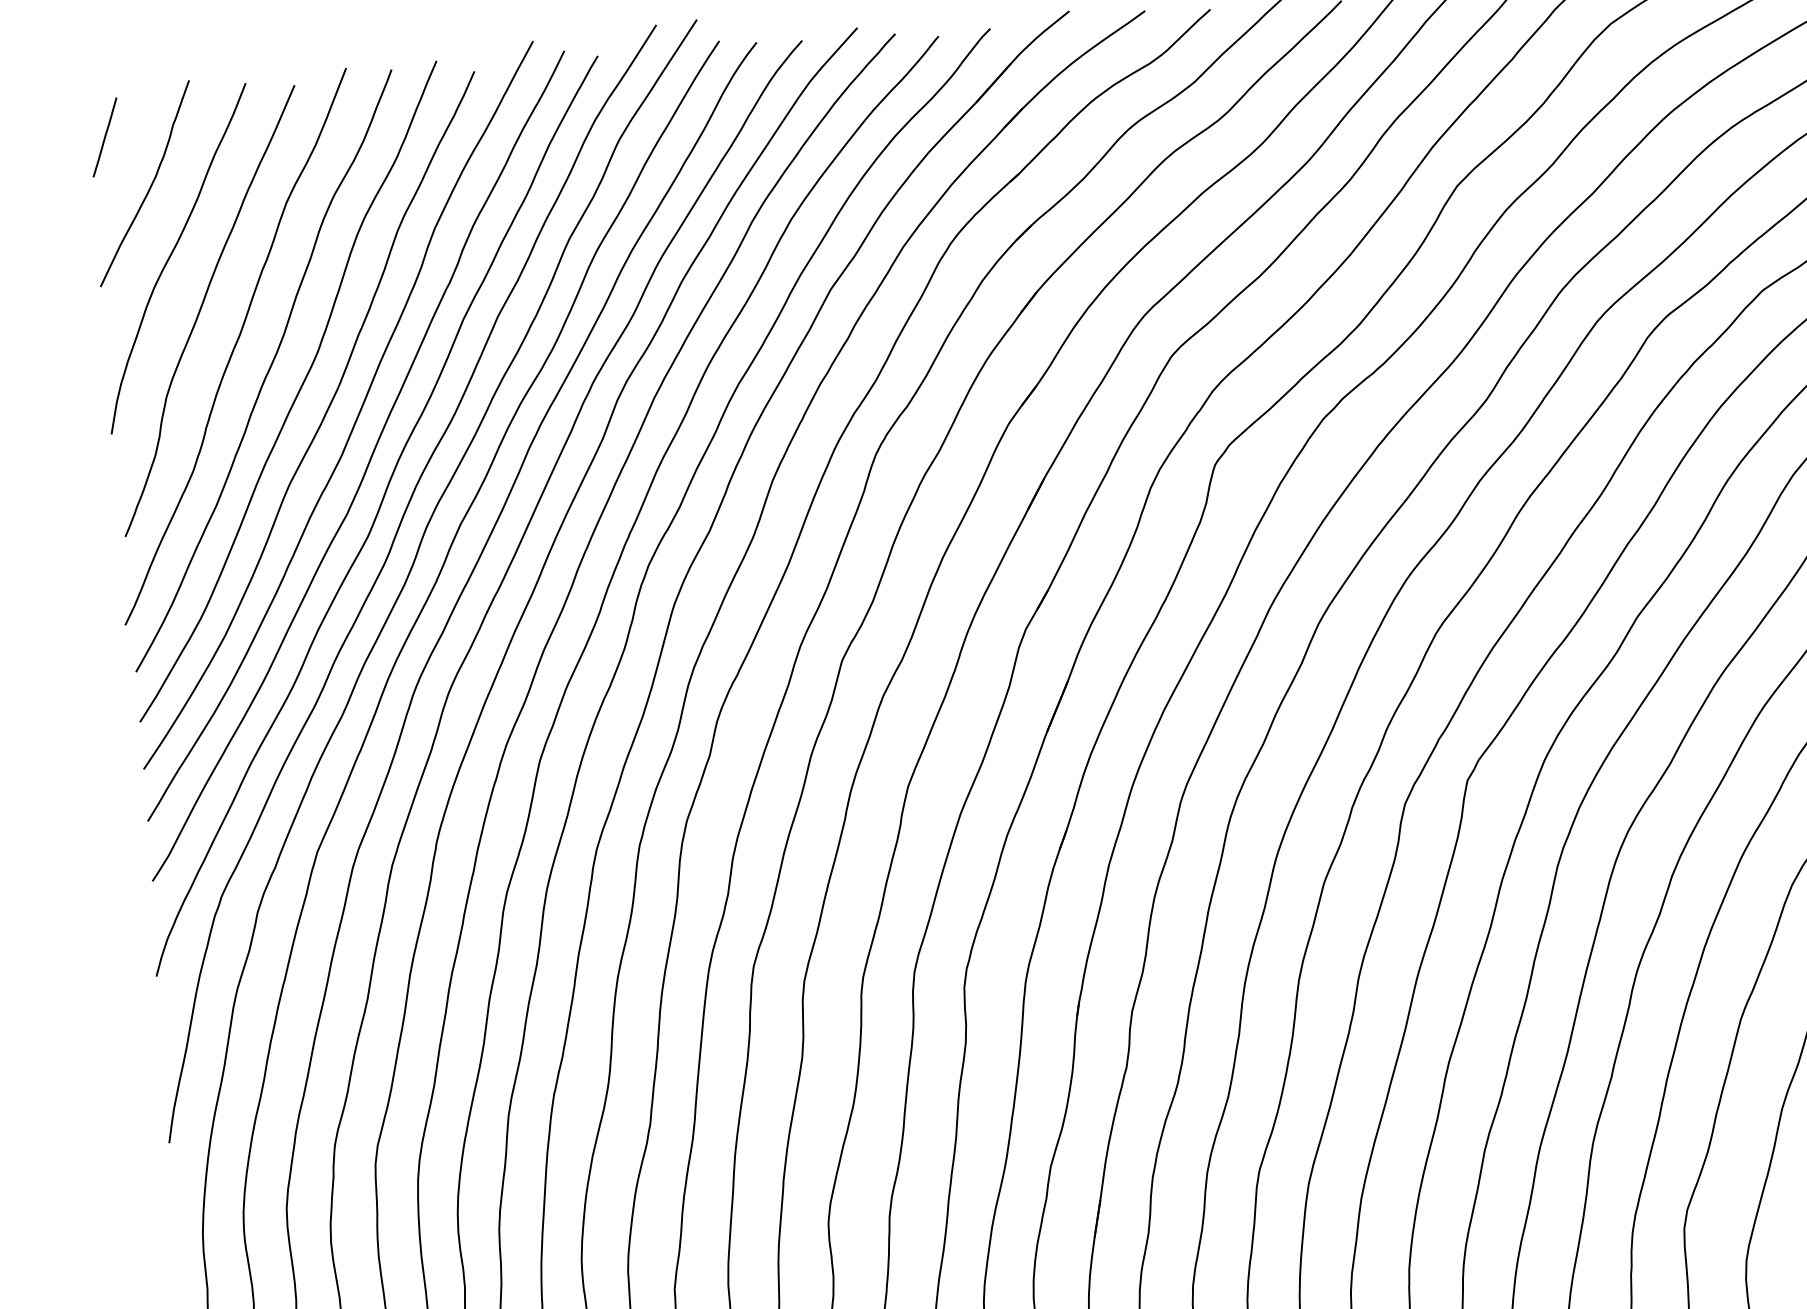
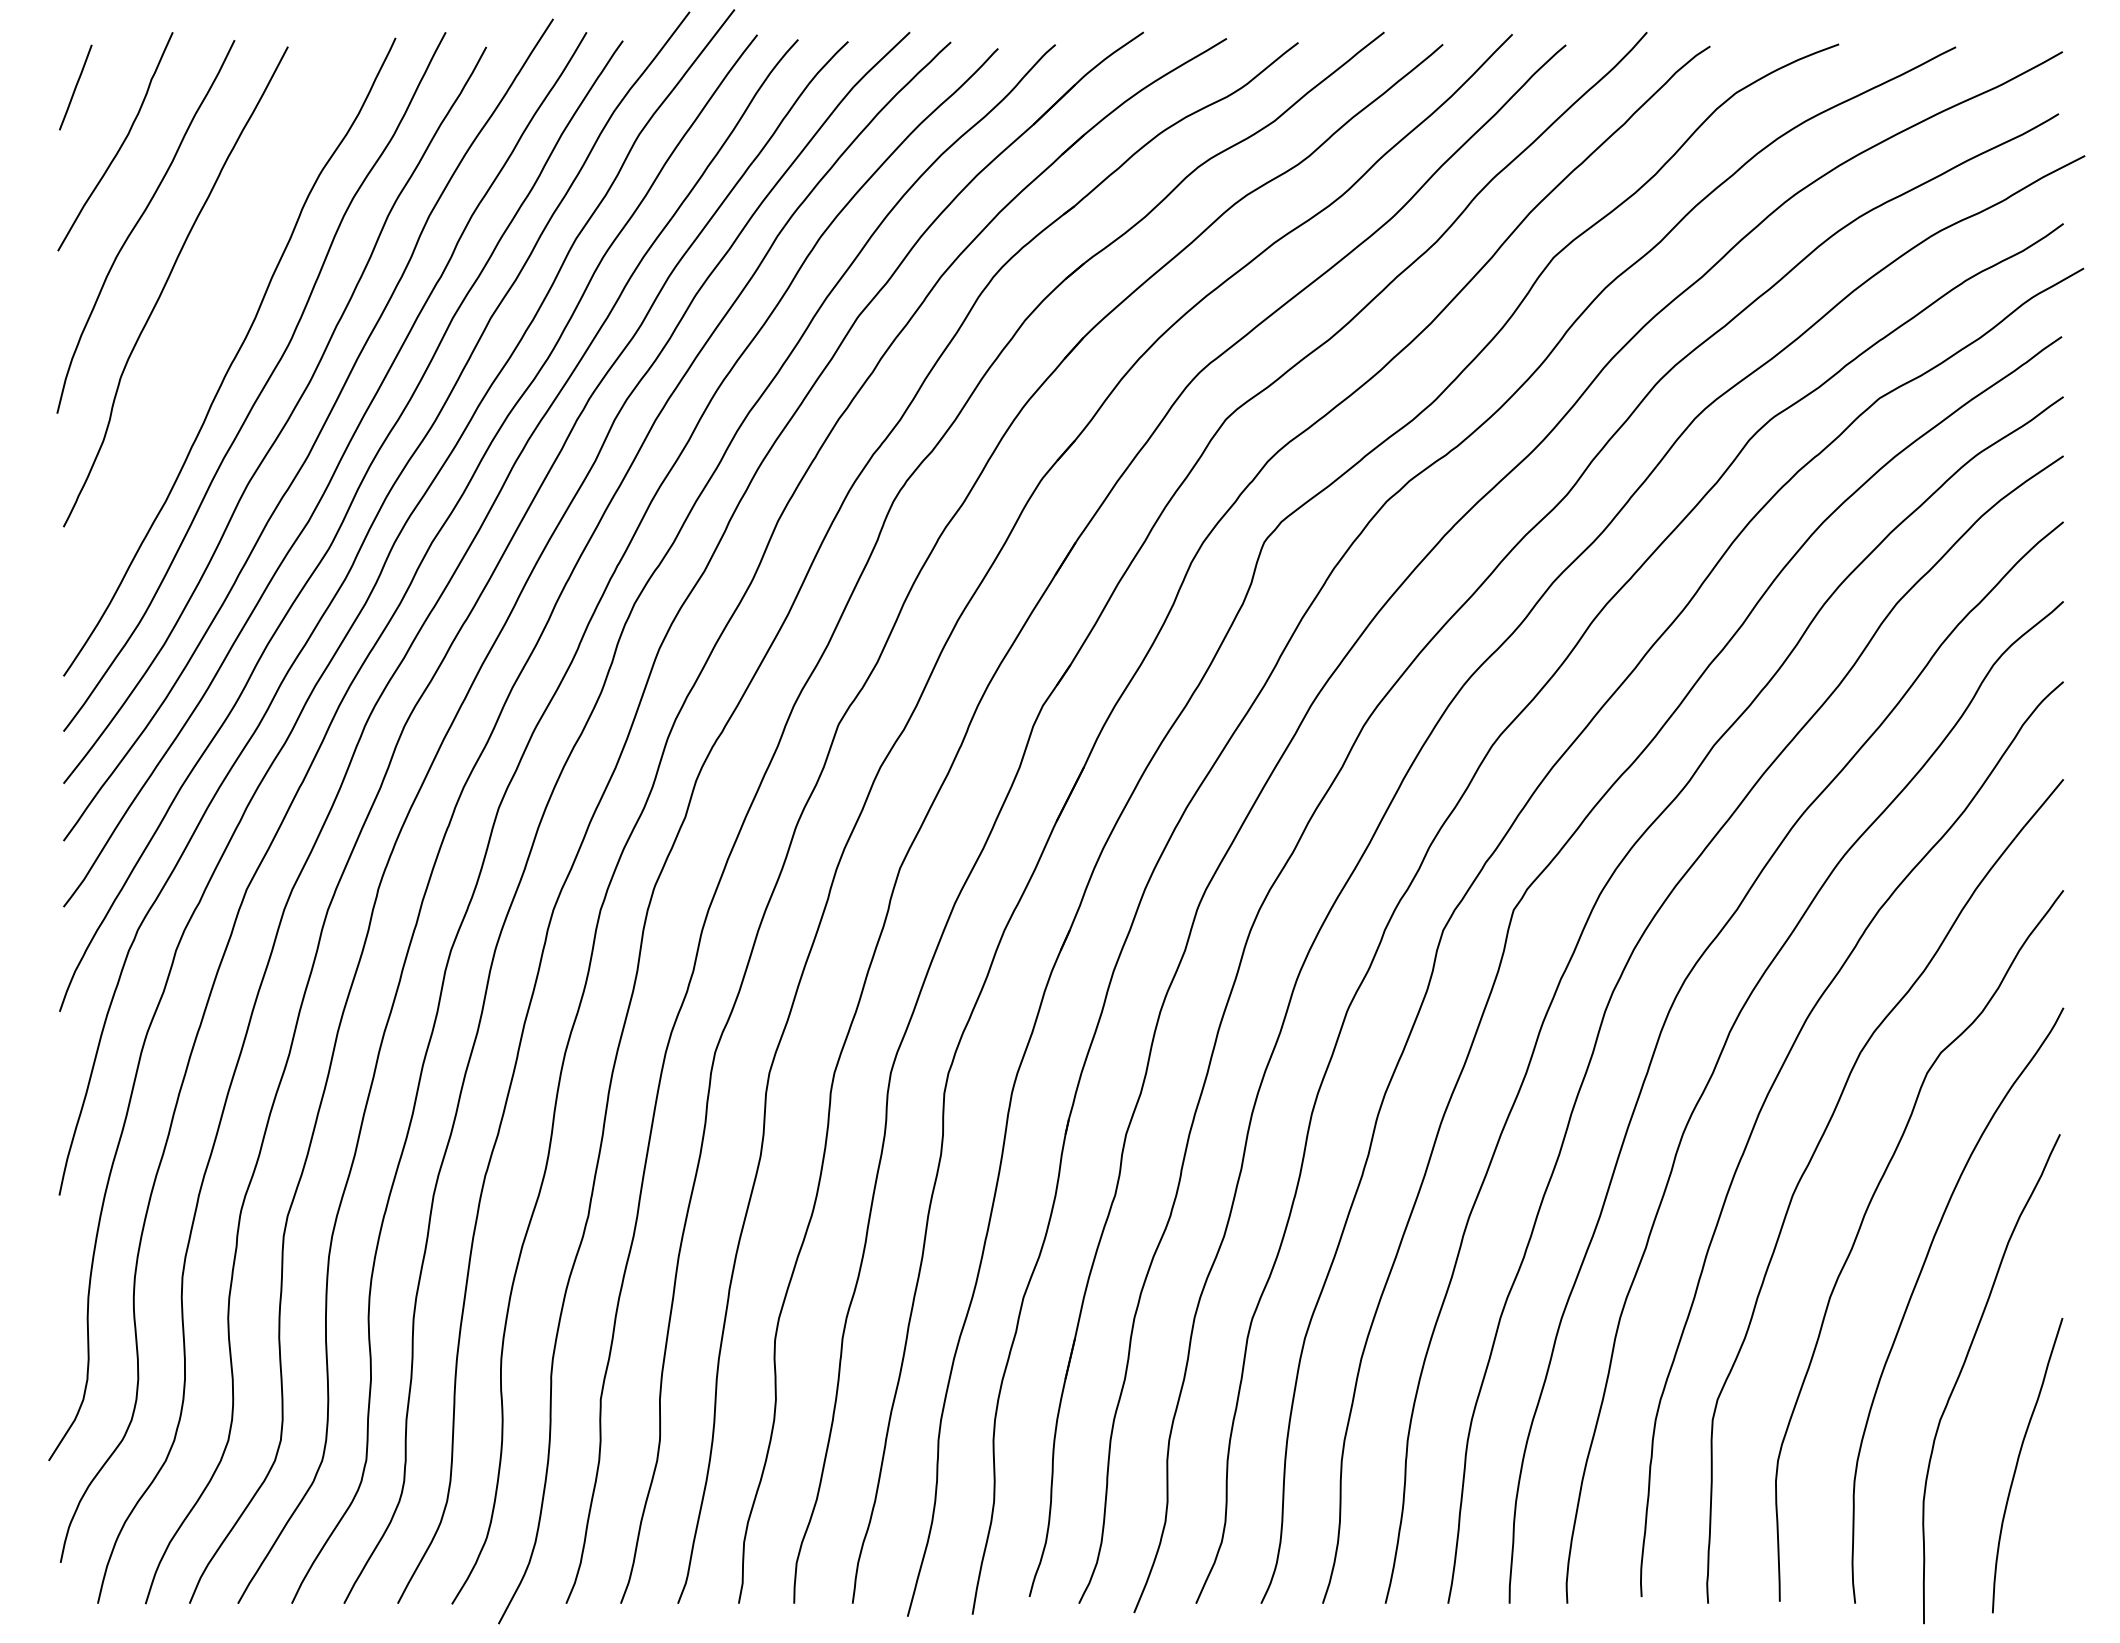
curve: (235, 346) -> (200, 328), removed

